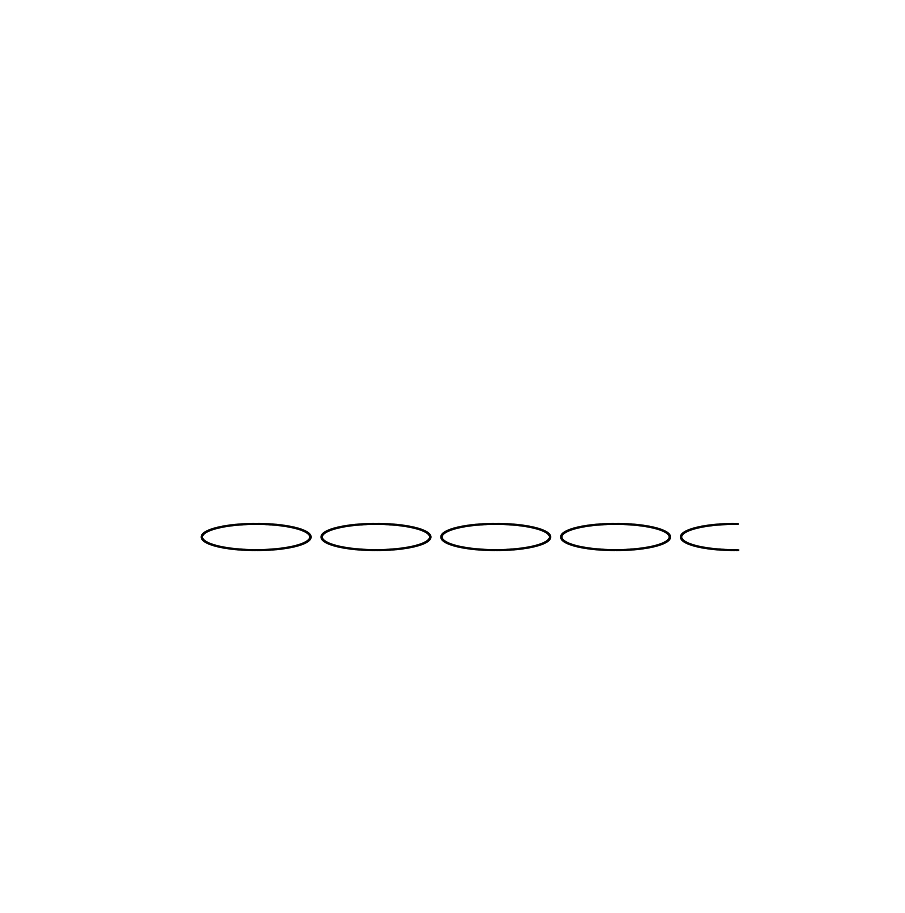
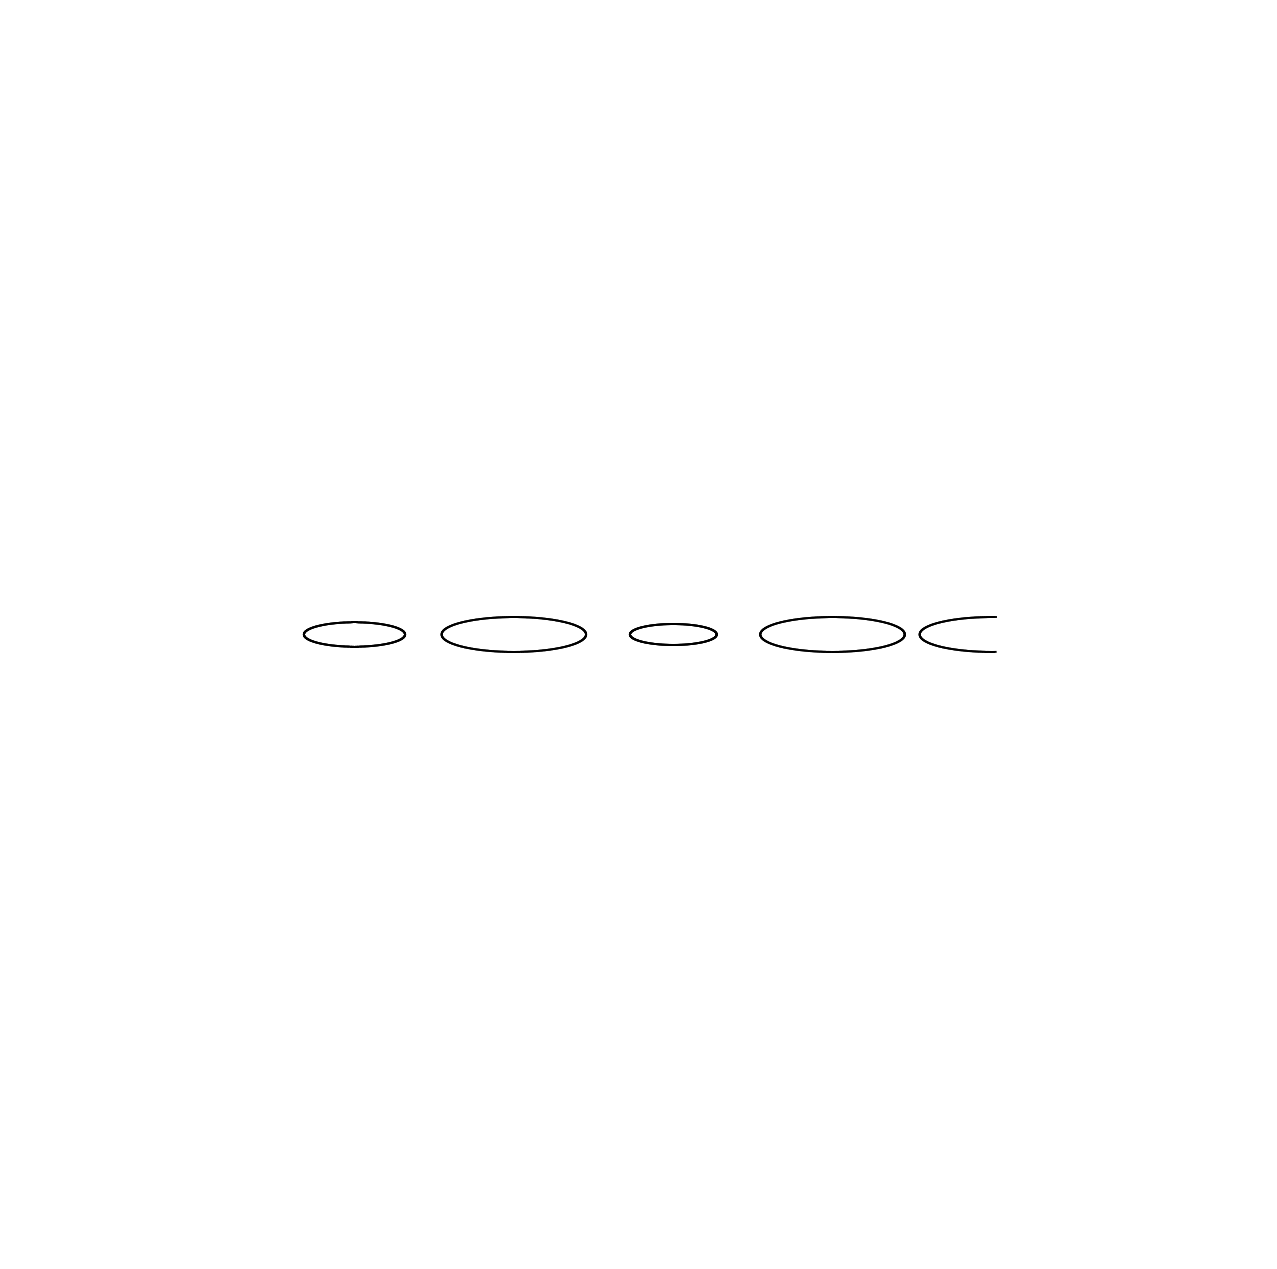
part: (256, 537) -> (354, 634), size x0.7
part: (495, 537) -> (673, 634), size x0.6

